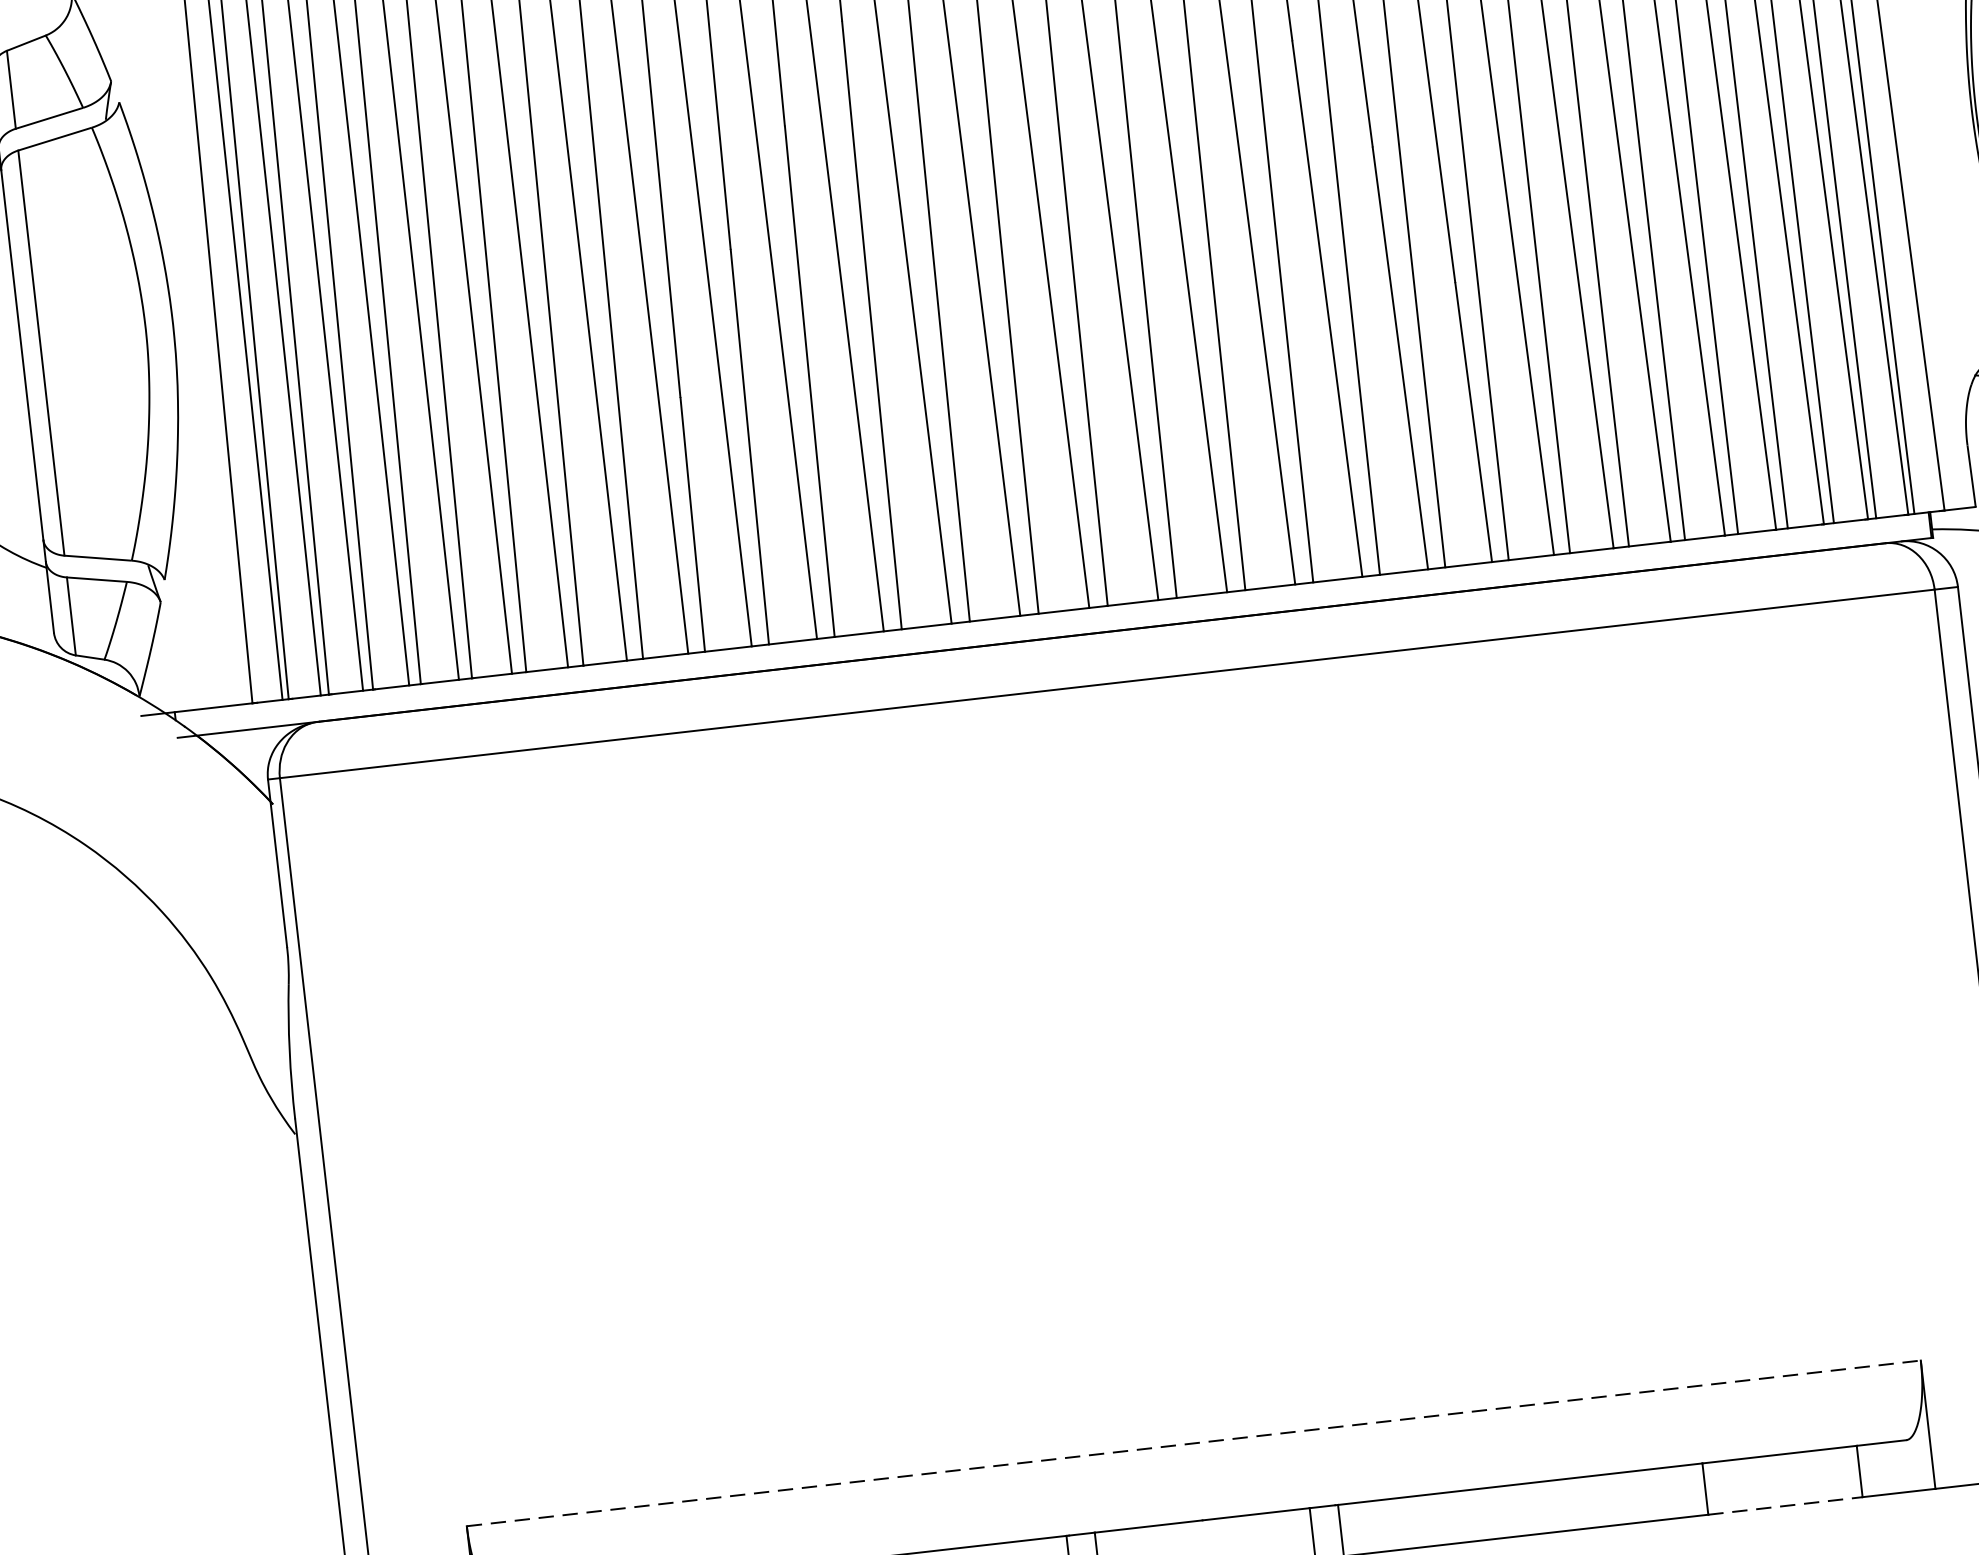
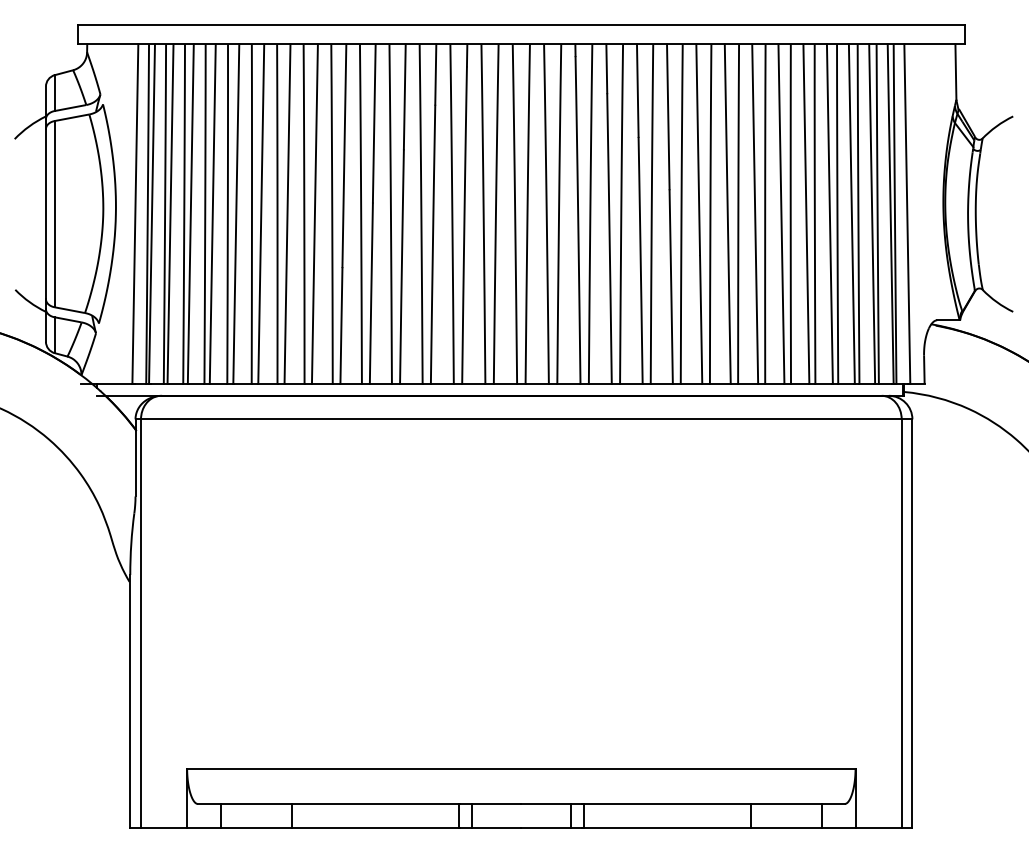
line: (1194, 1443) -> (521, 768), dashed -> solid
line: (1787, 1505) -> (787, 827), dashed -> solid

